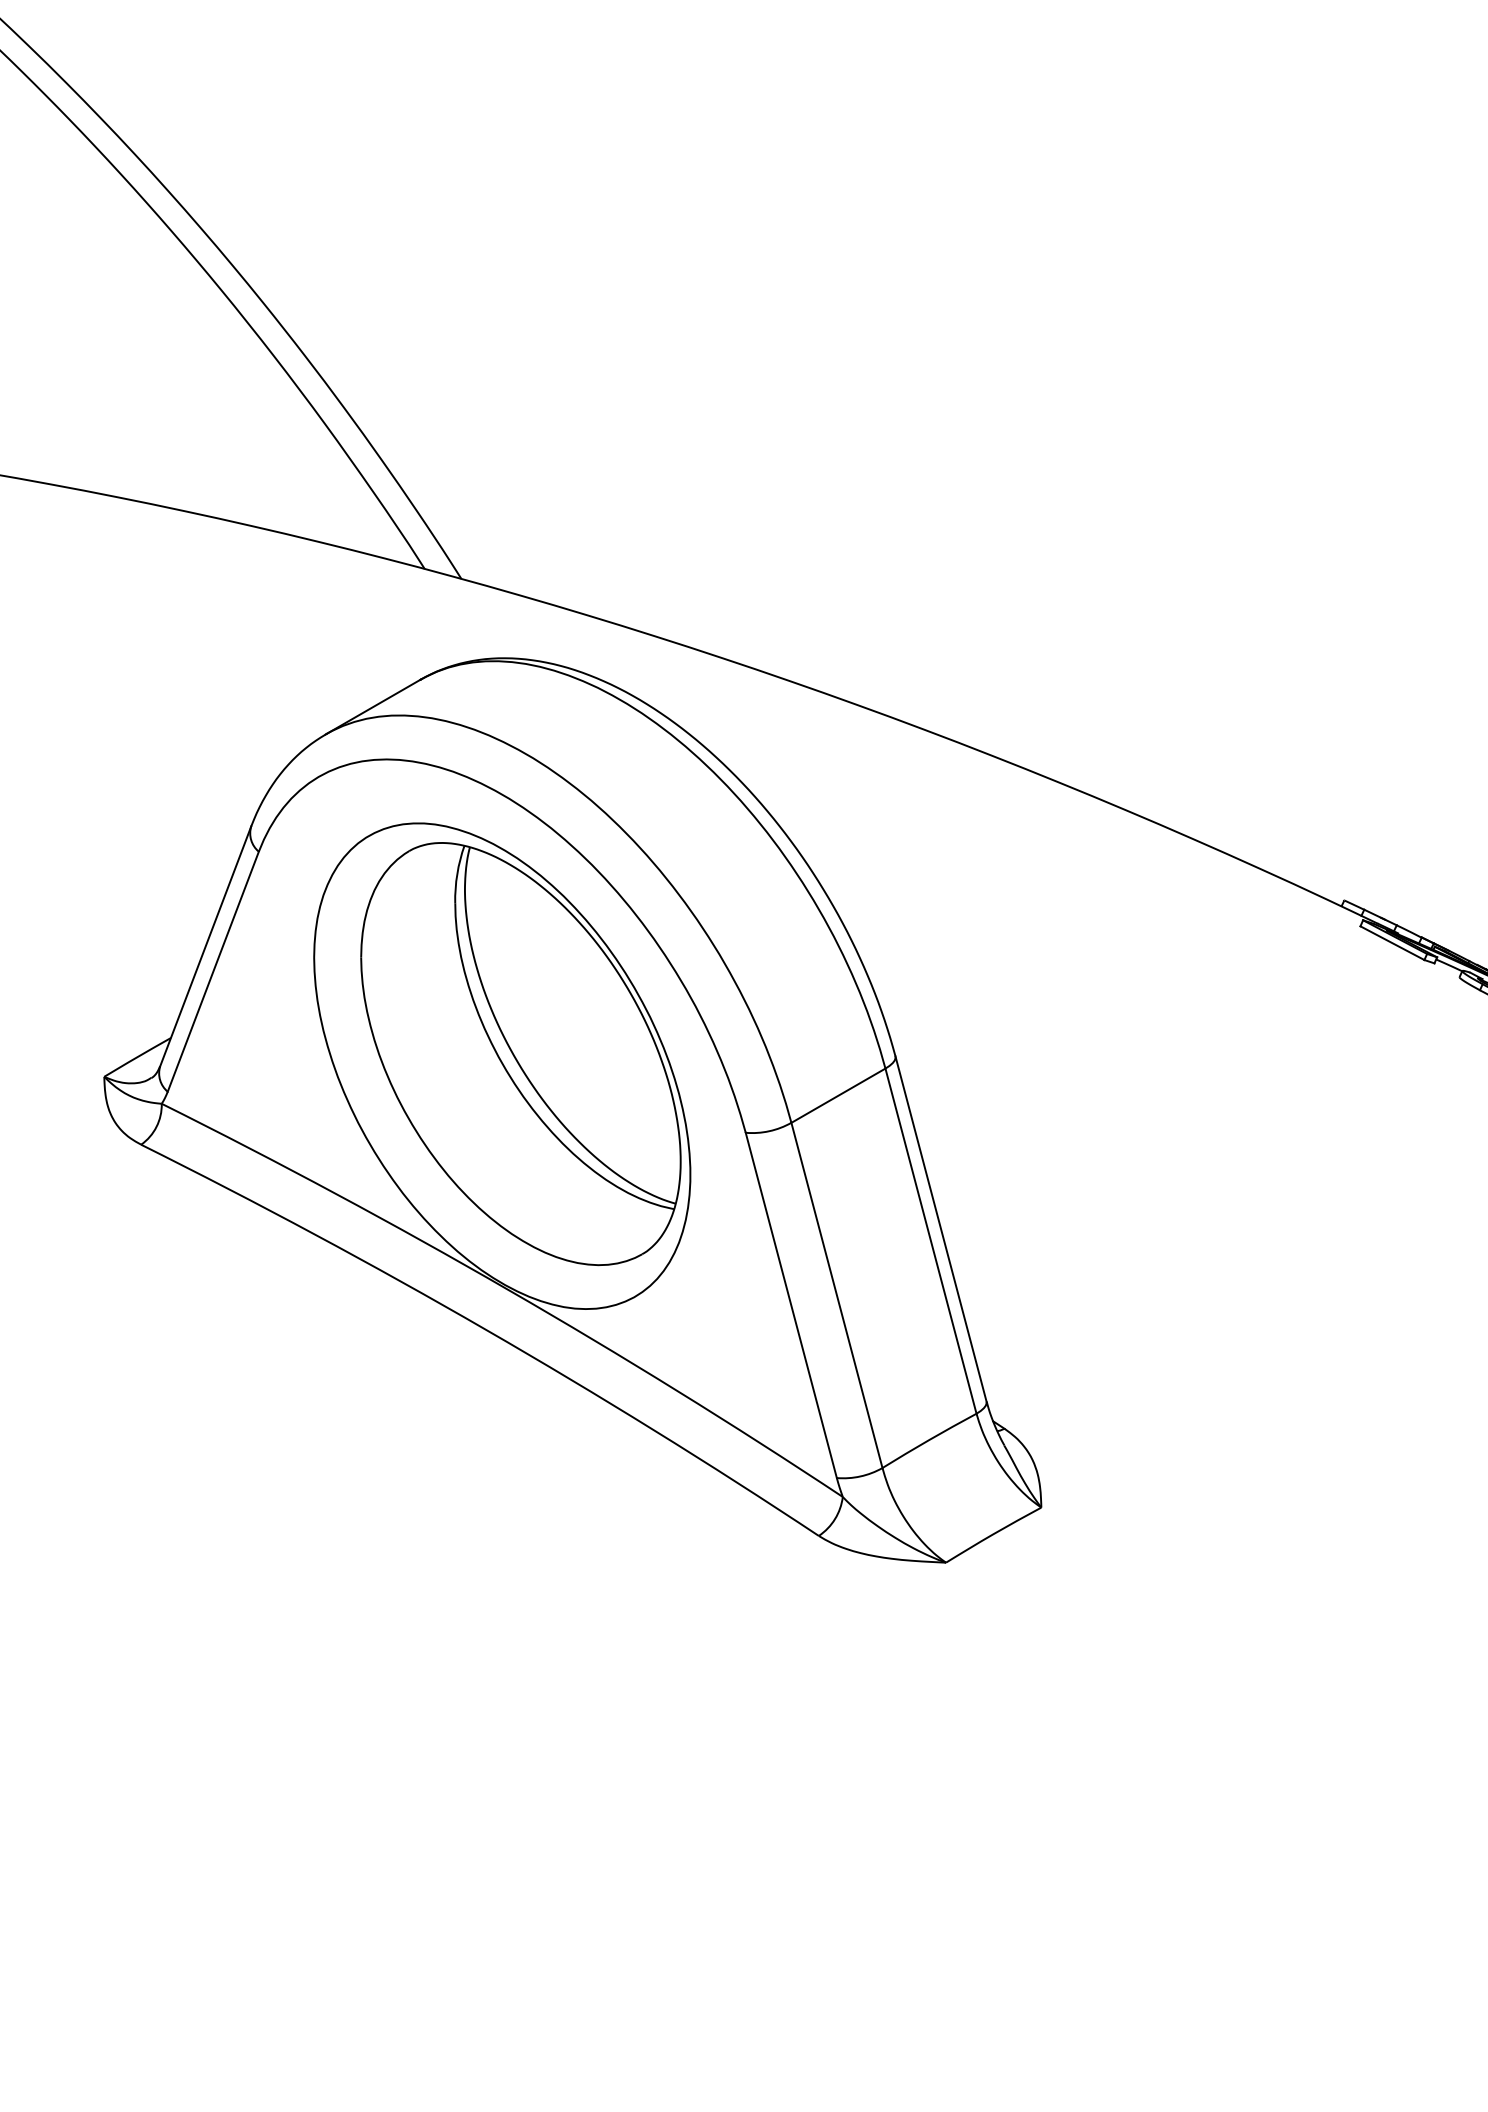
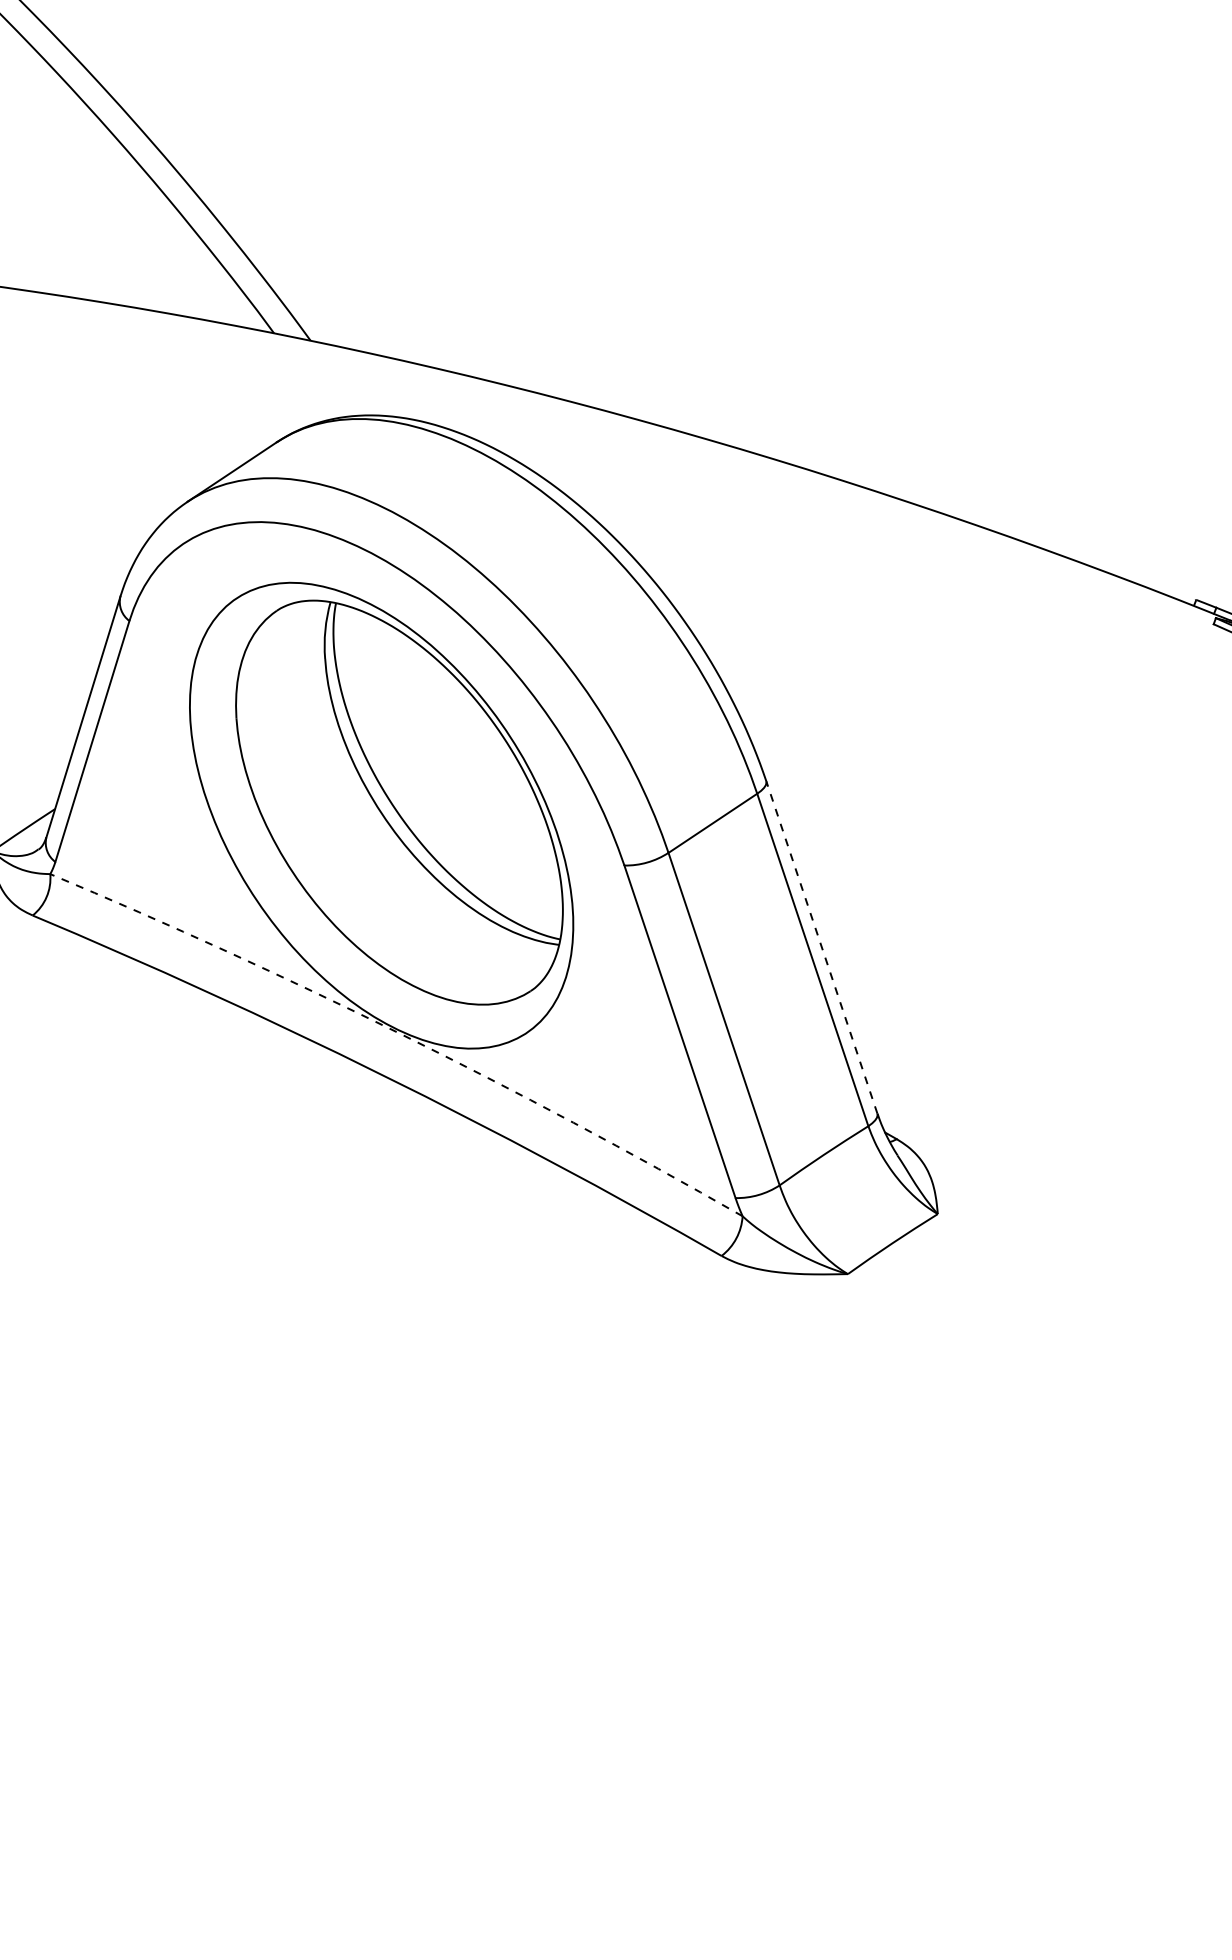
line: (941, 1229) -> (822, 947), solid -> dashed
arc: (508, 1289) -> (401, 1034), solid -> dashed

